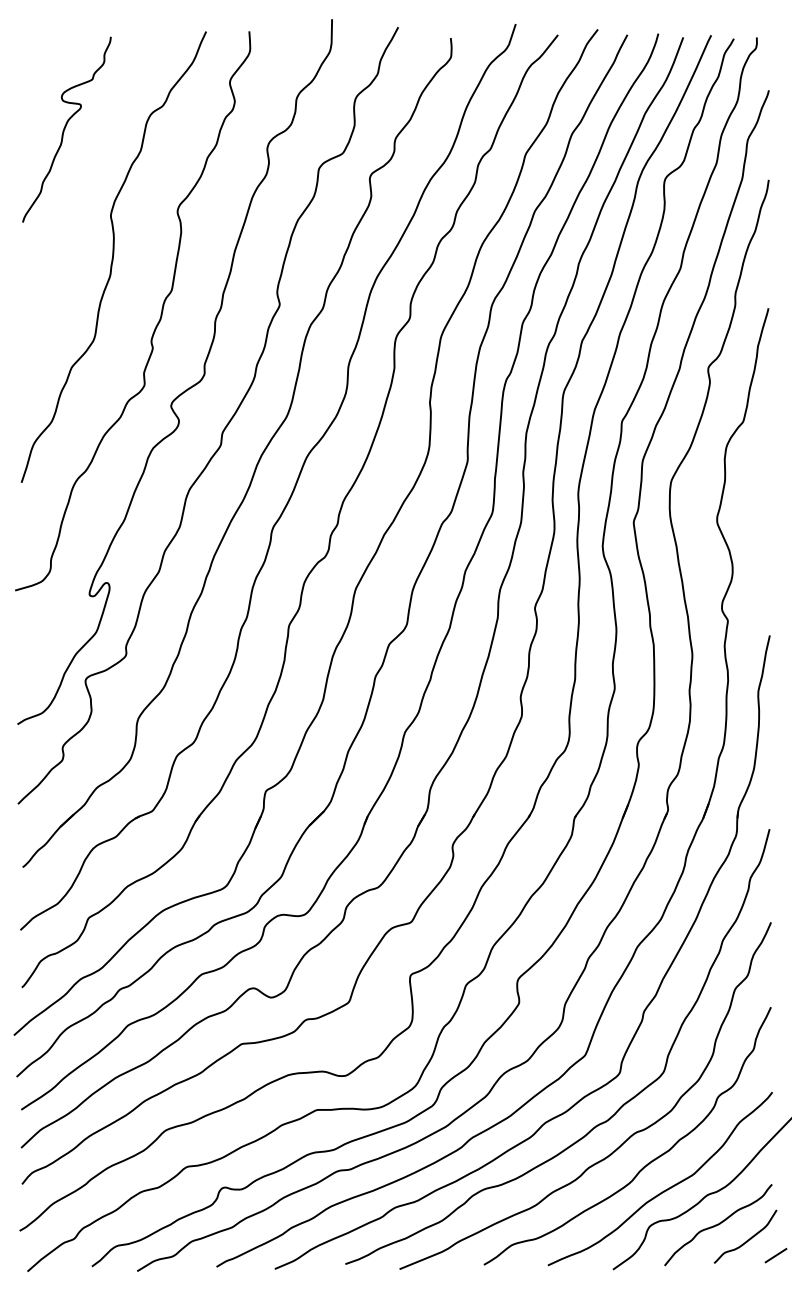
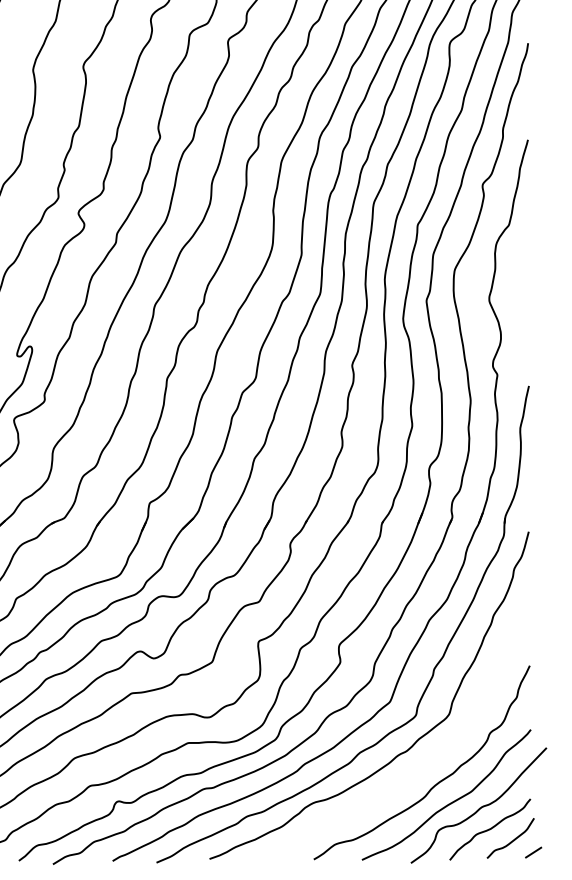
curve: (622, 1142) -> (418, 767), removed

